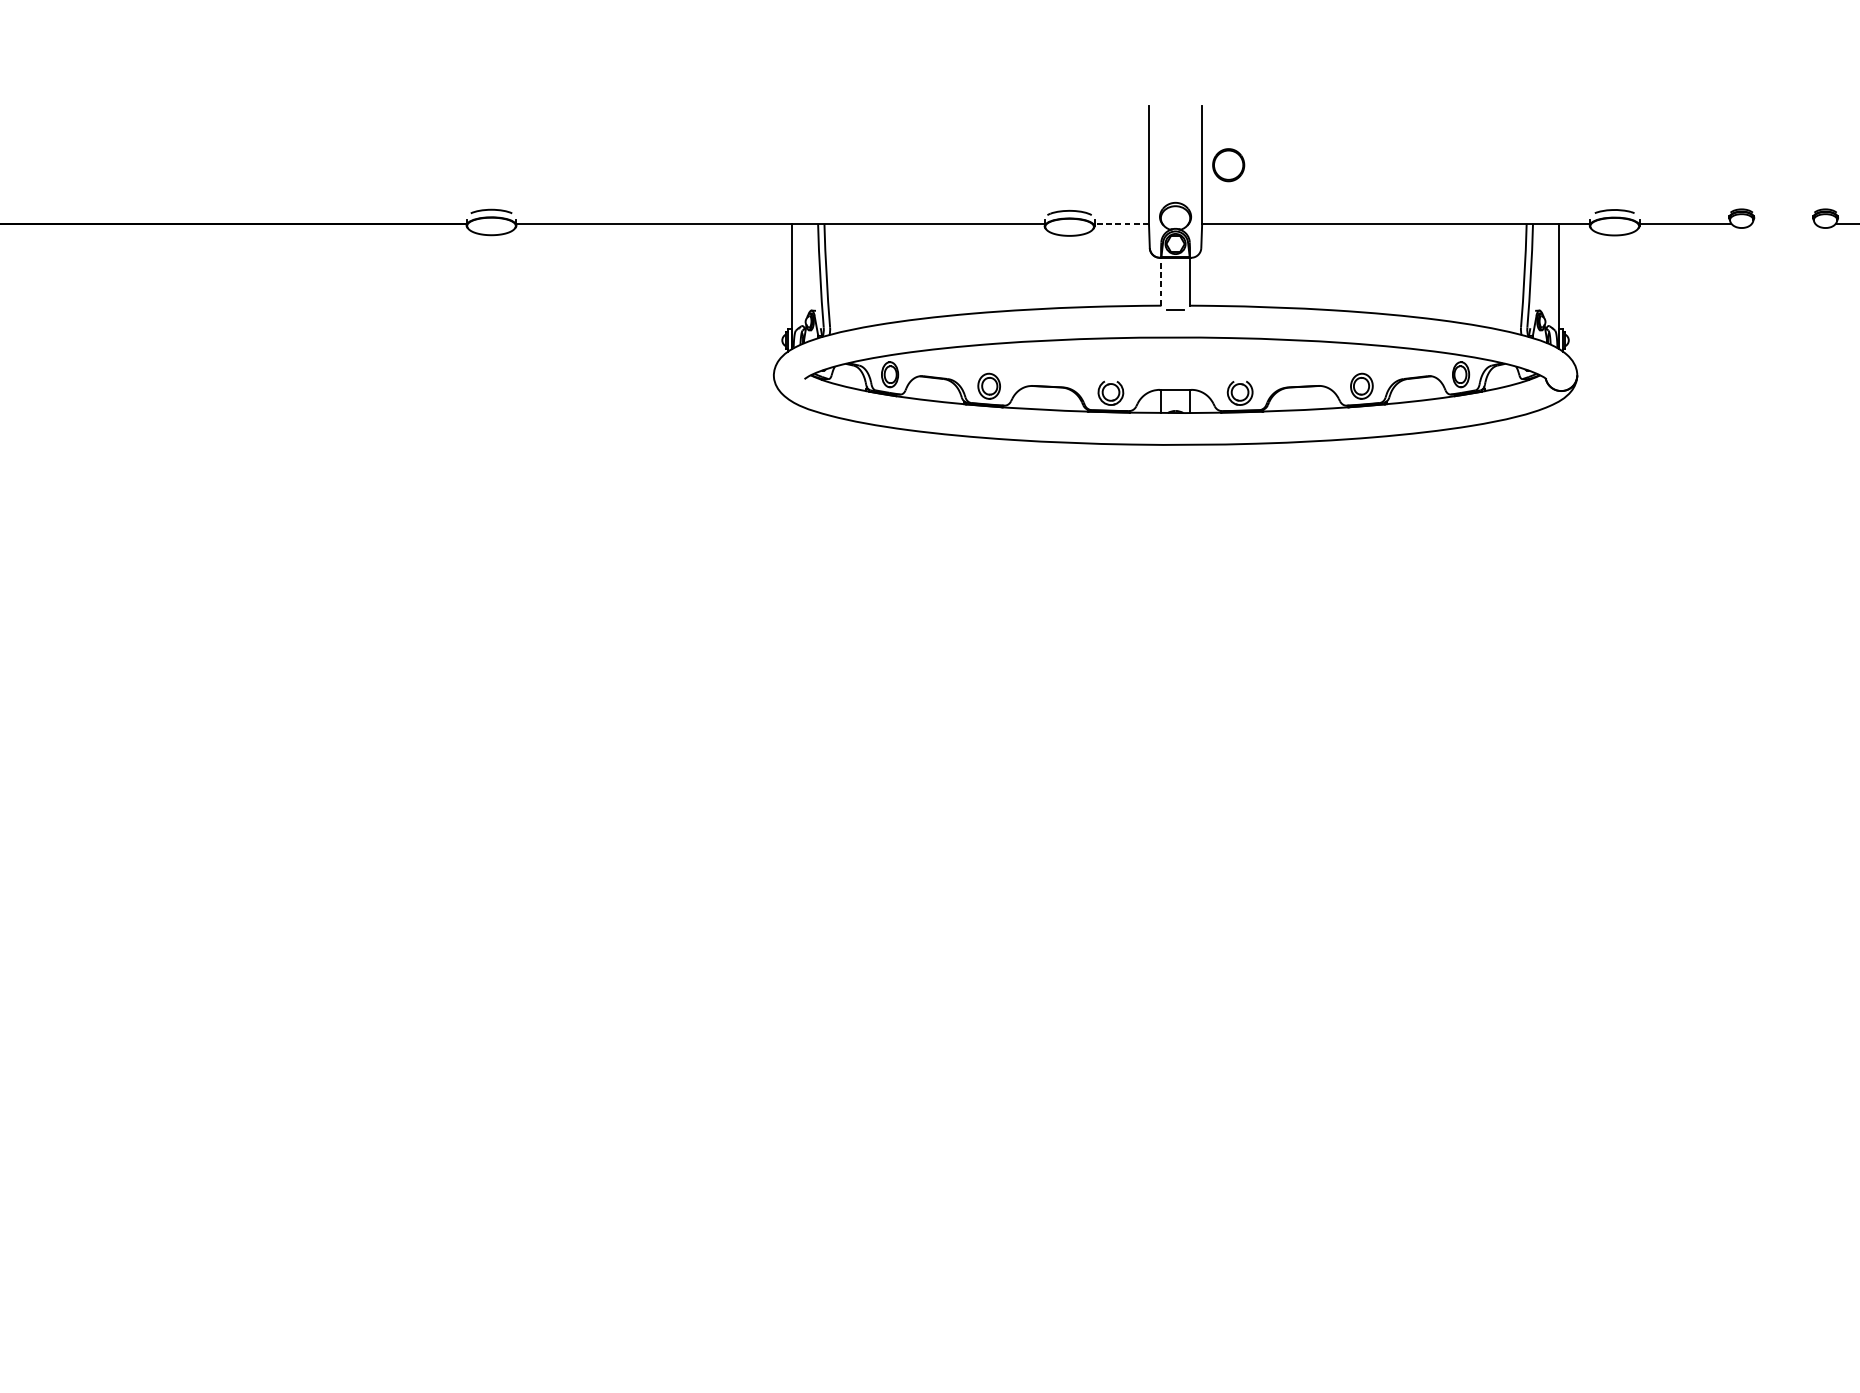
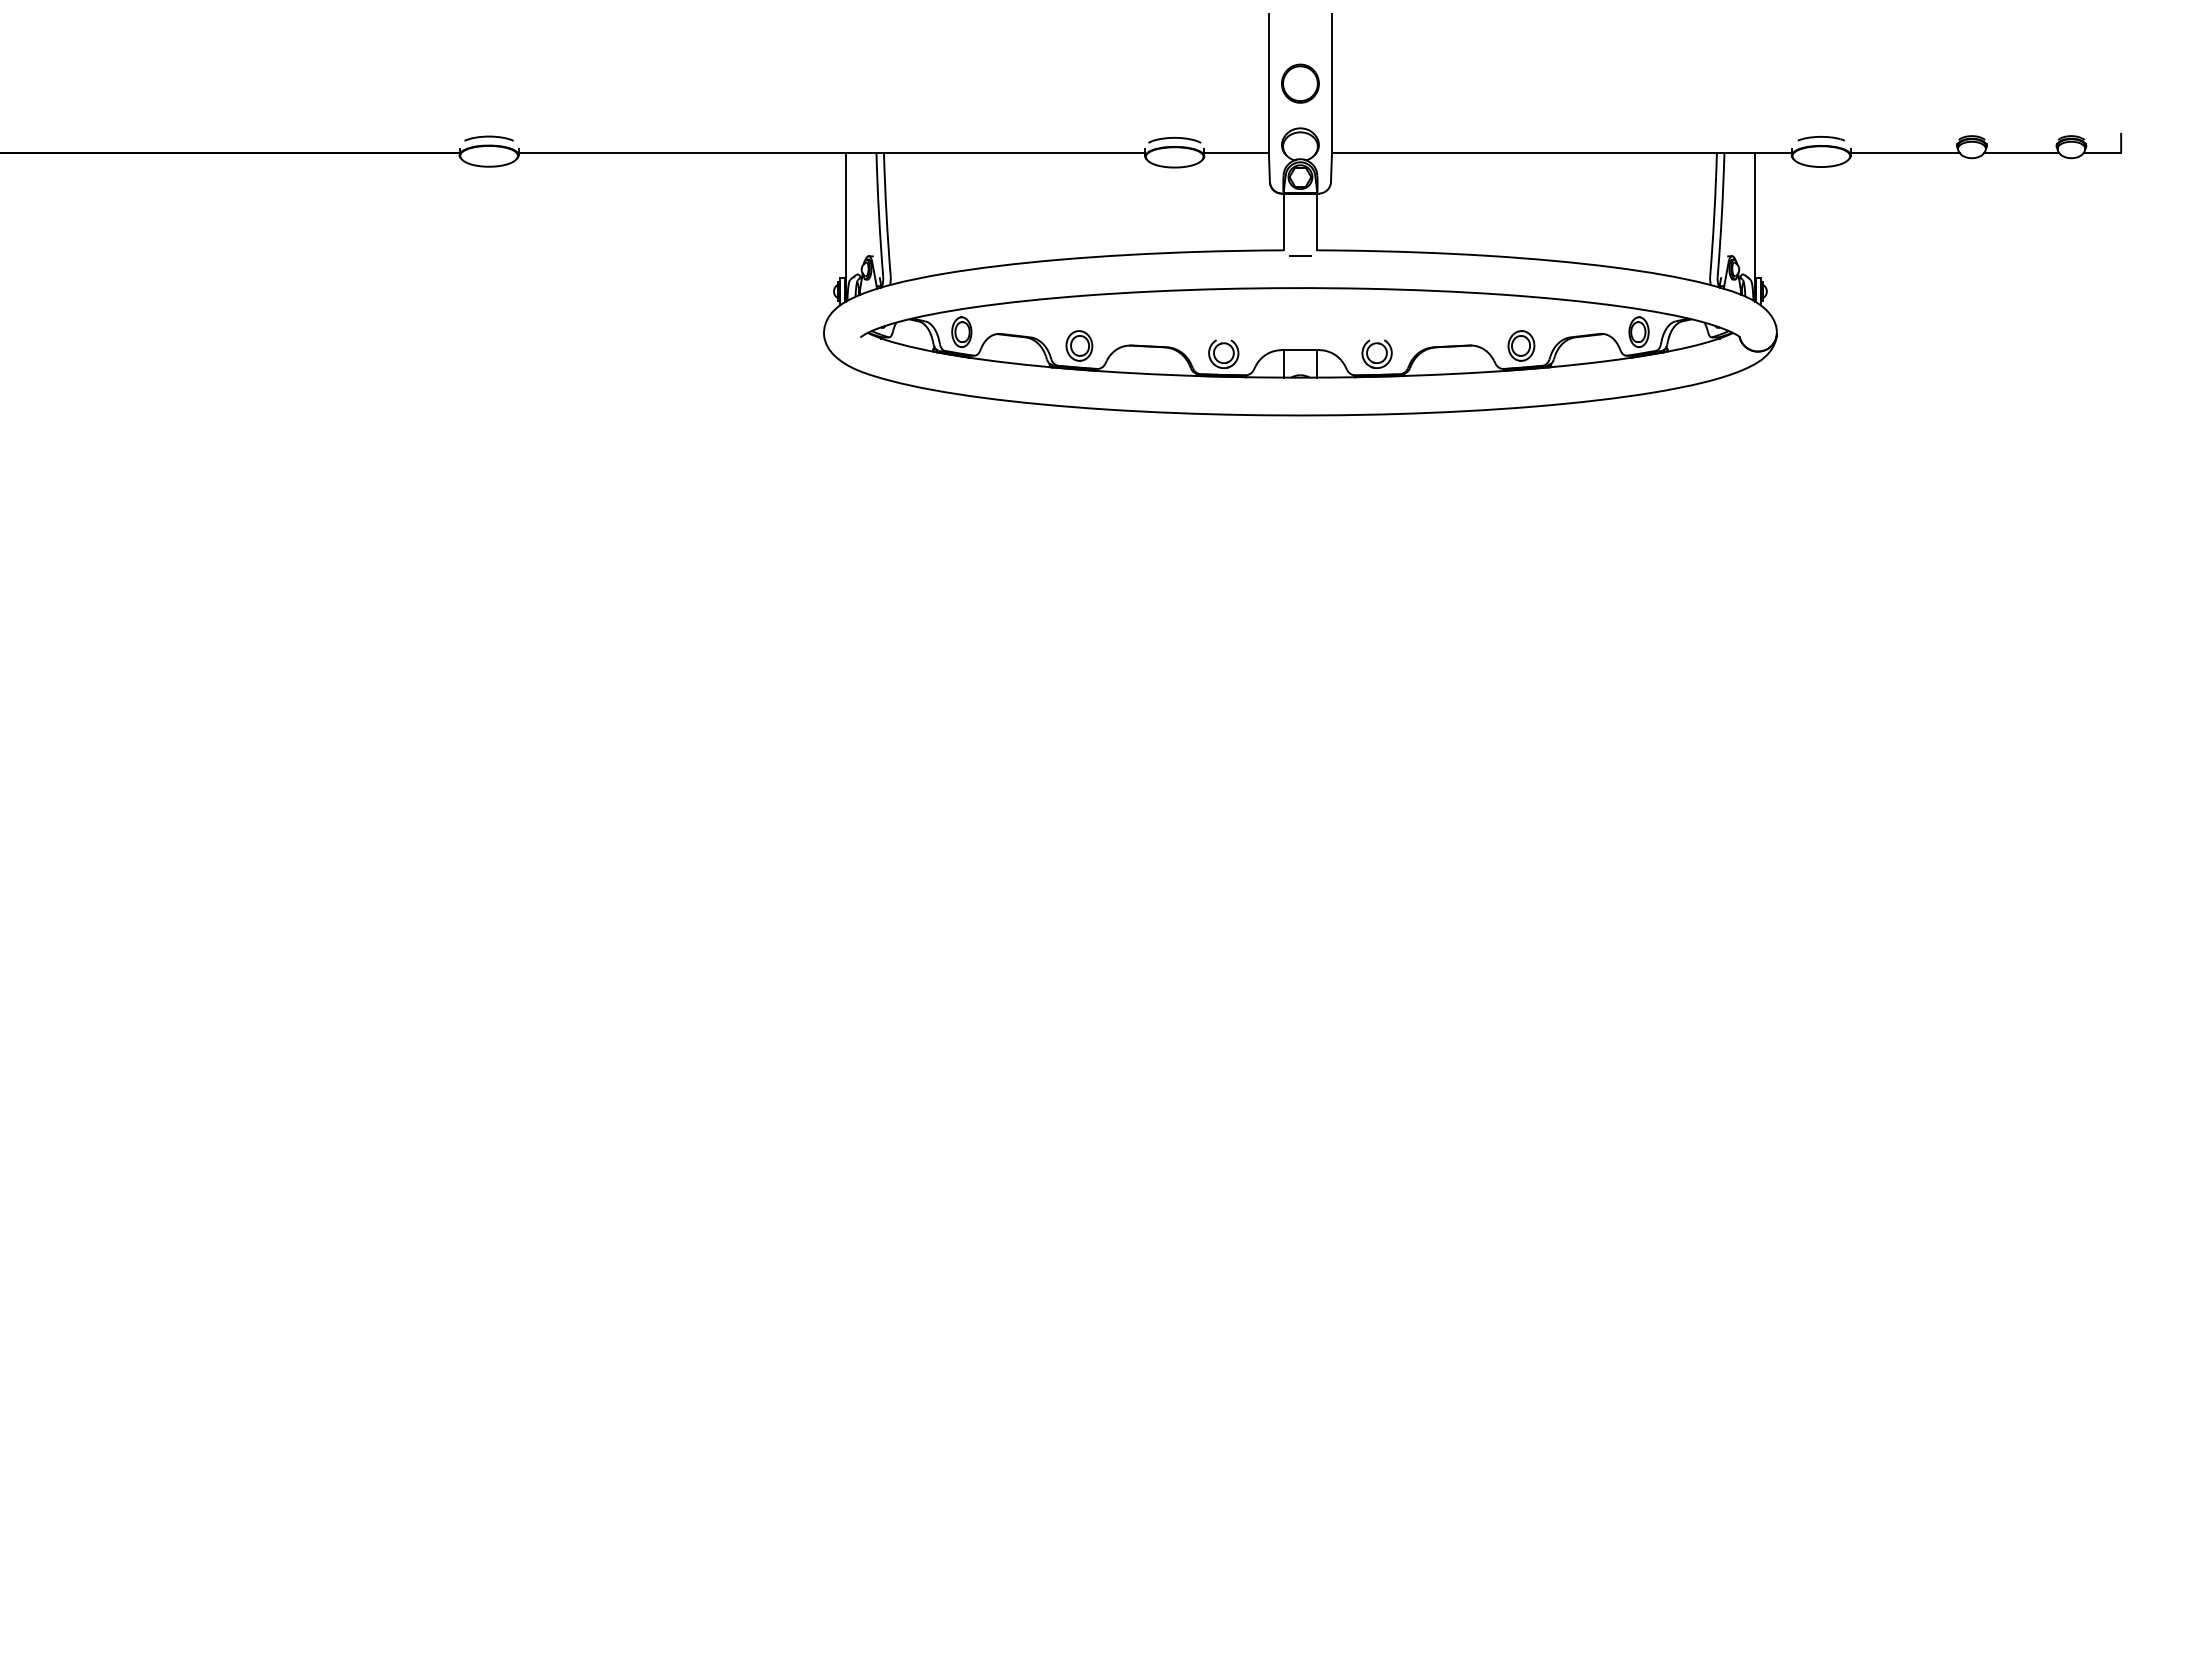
part: (1228, 165) -> (1300, 83), moved
line: (1121, 224) -> (1236, 153), dashed -> solid
line: (1783, 224) -> (2021, 153), added
line: (1161, 281) -> (1283, 221), dashed -> solid

